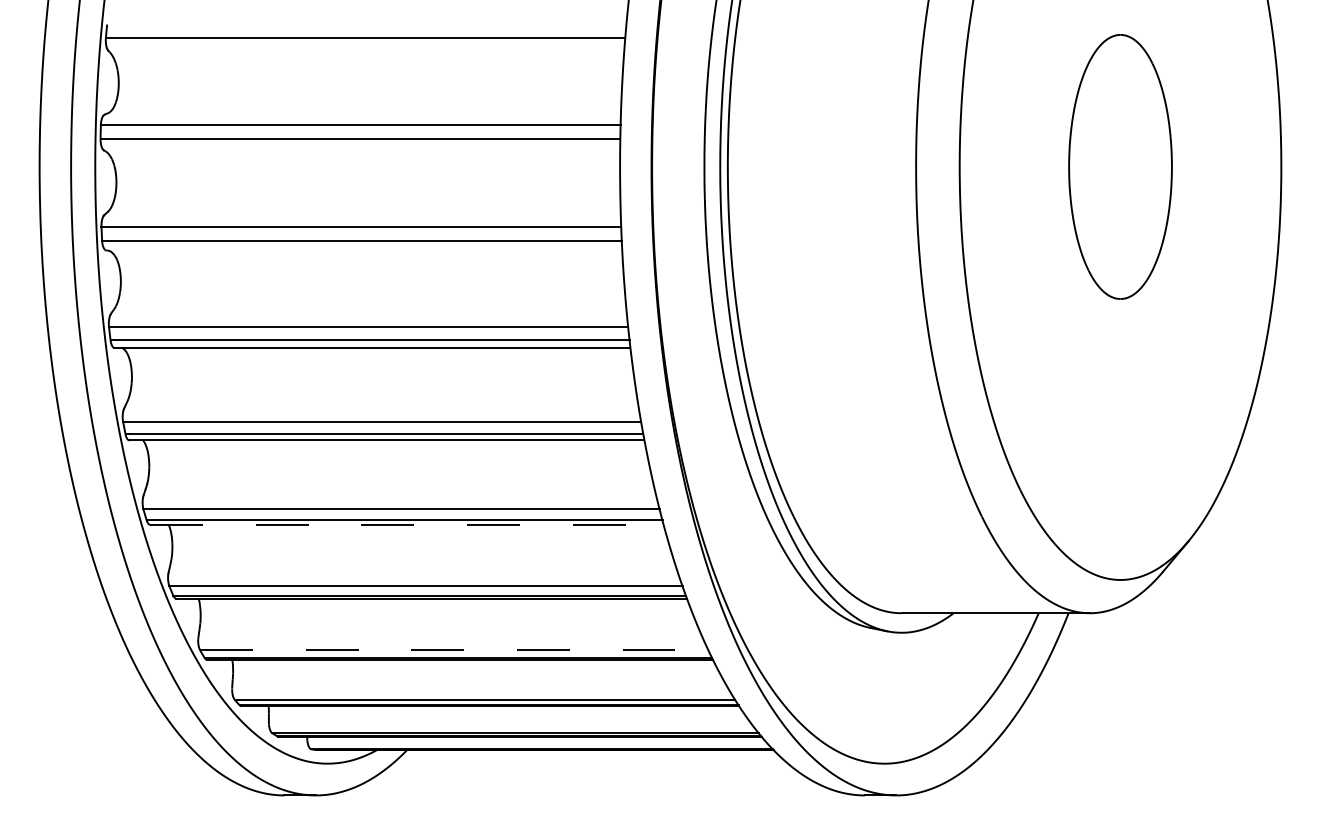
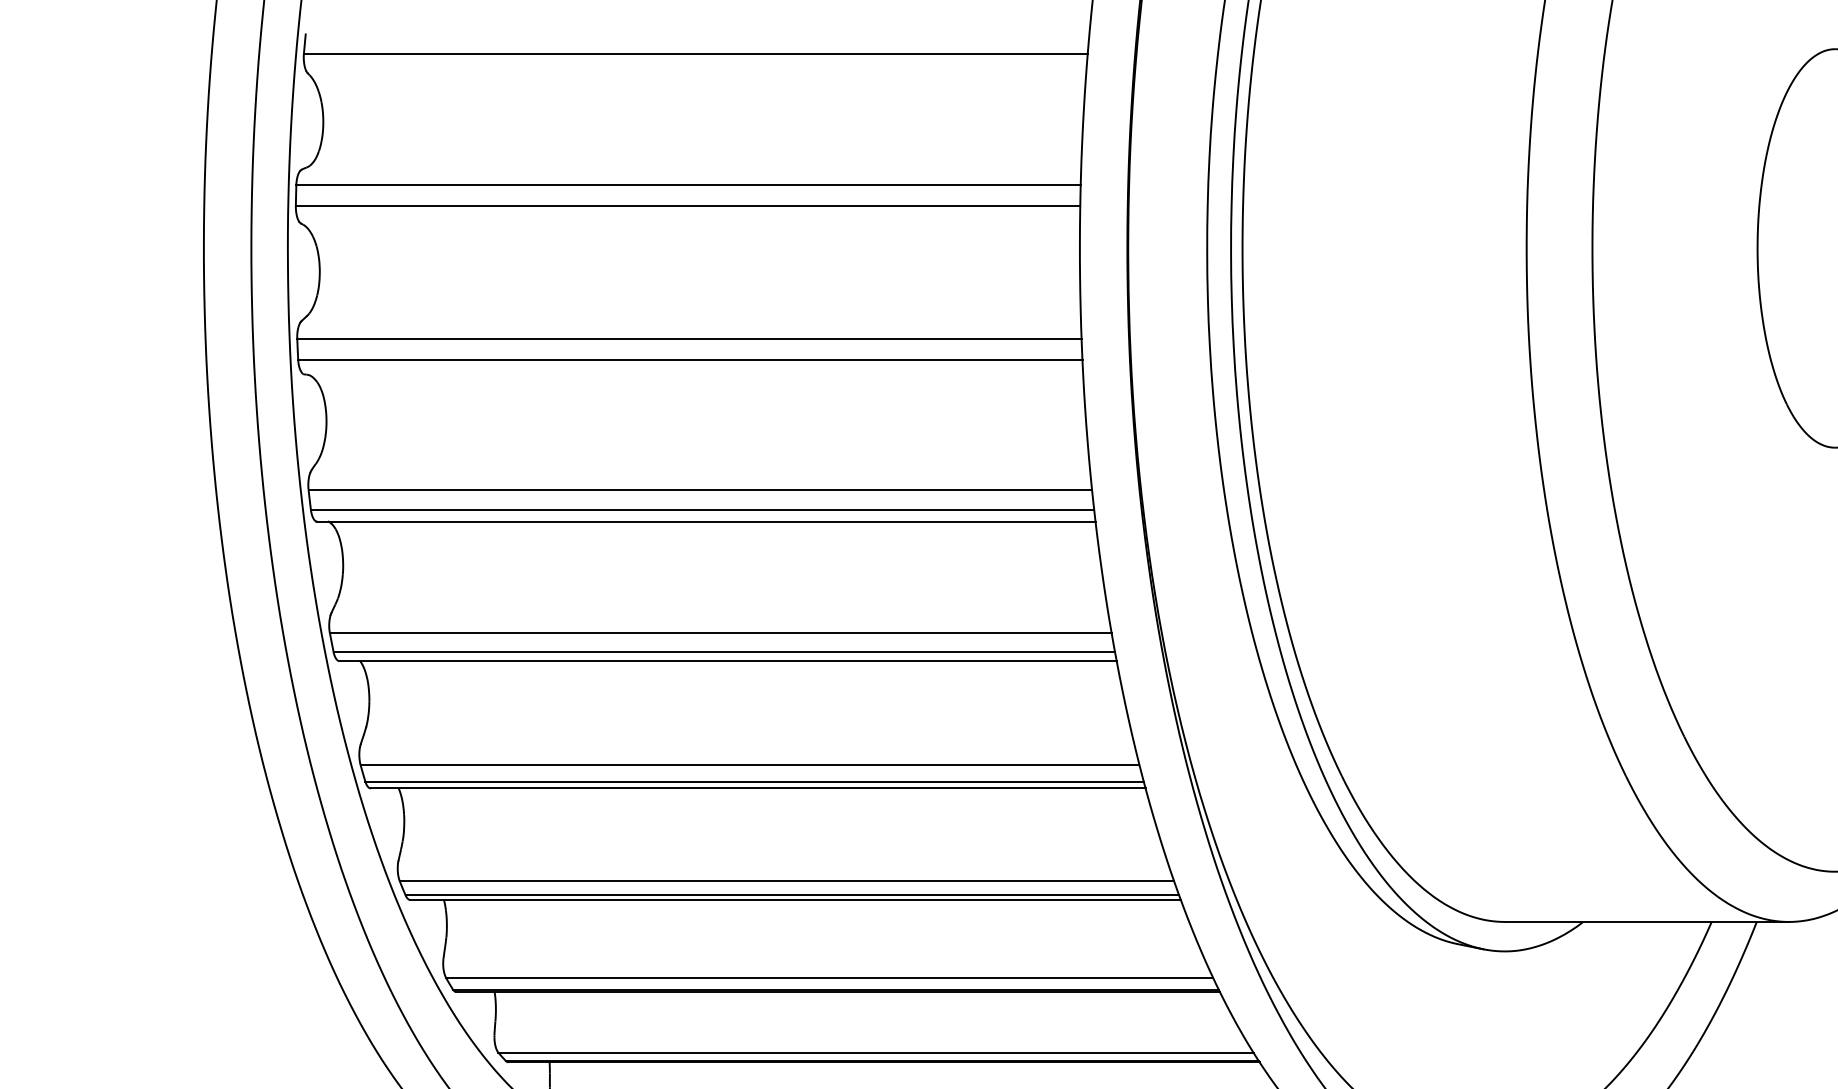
line: (406, 524) -> (757, 788), dashed -> solid
line: (454, 650) -> (830, 978), dashed -> solid

